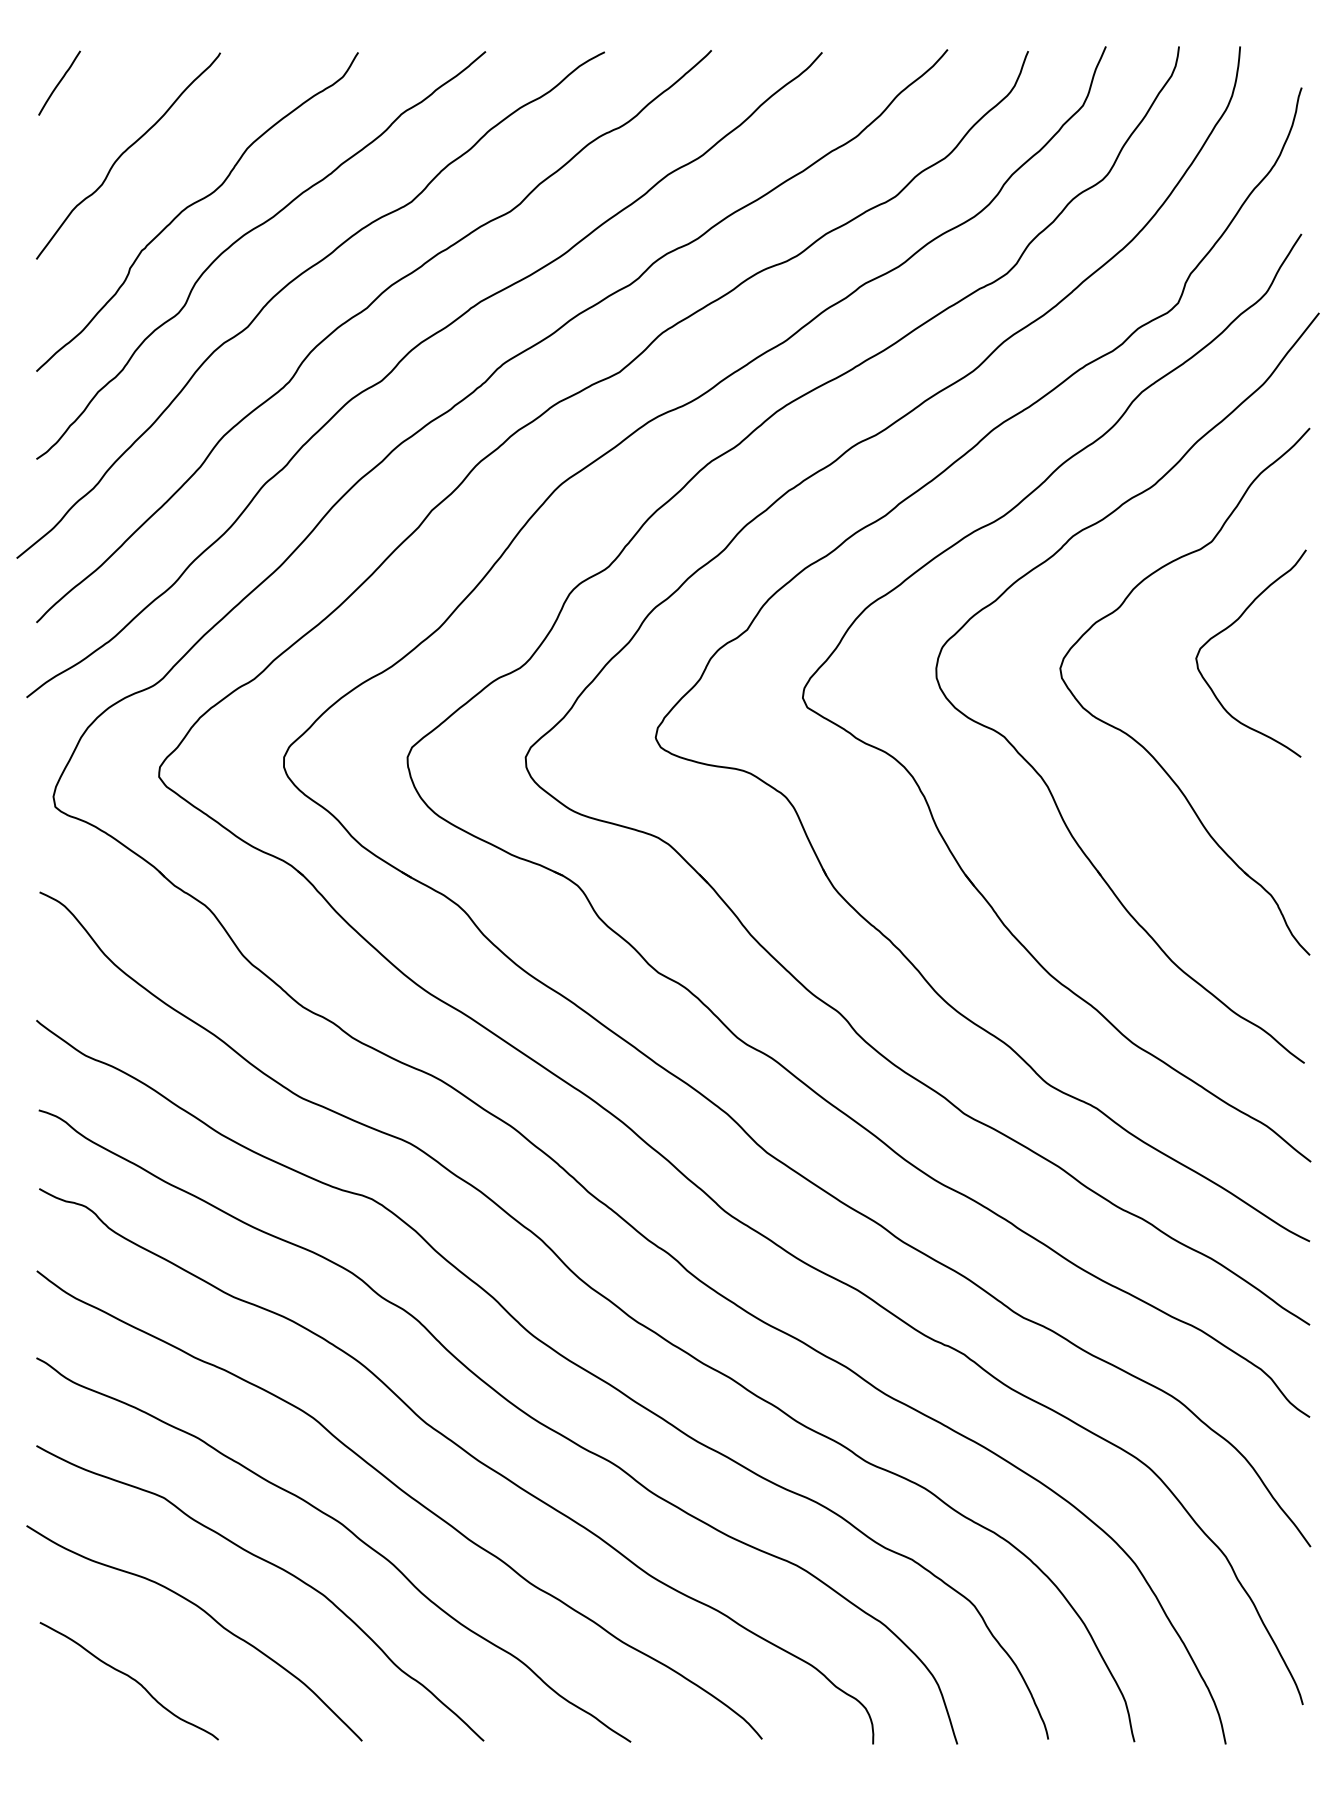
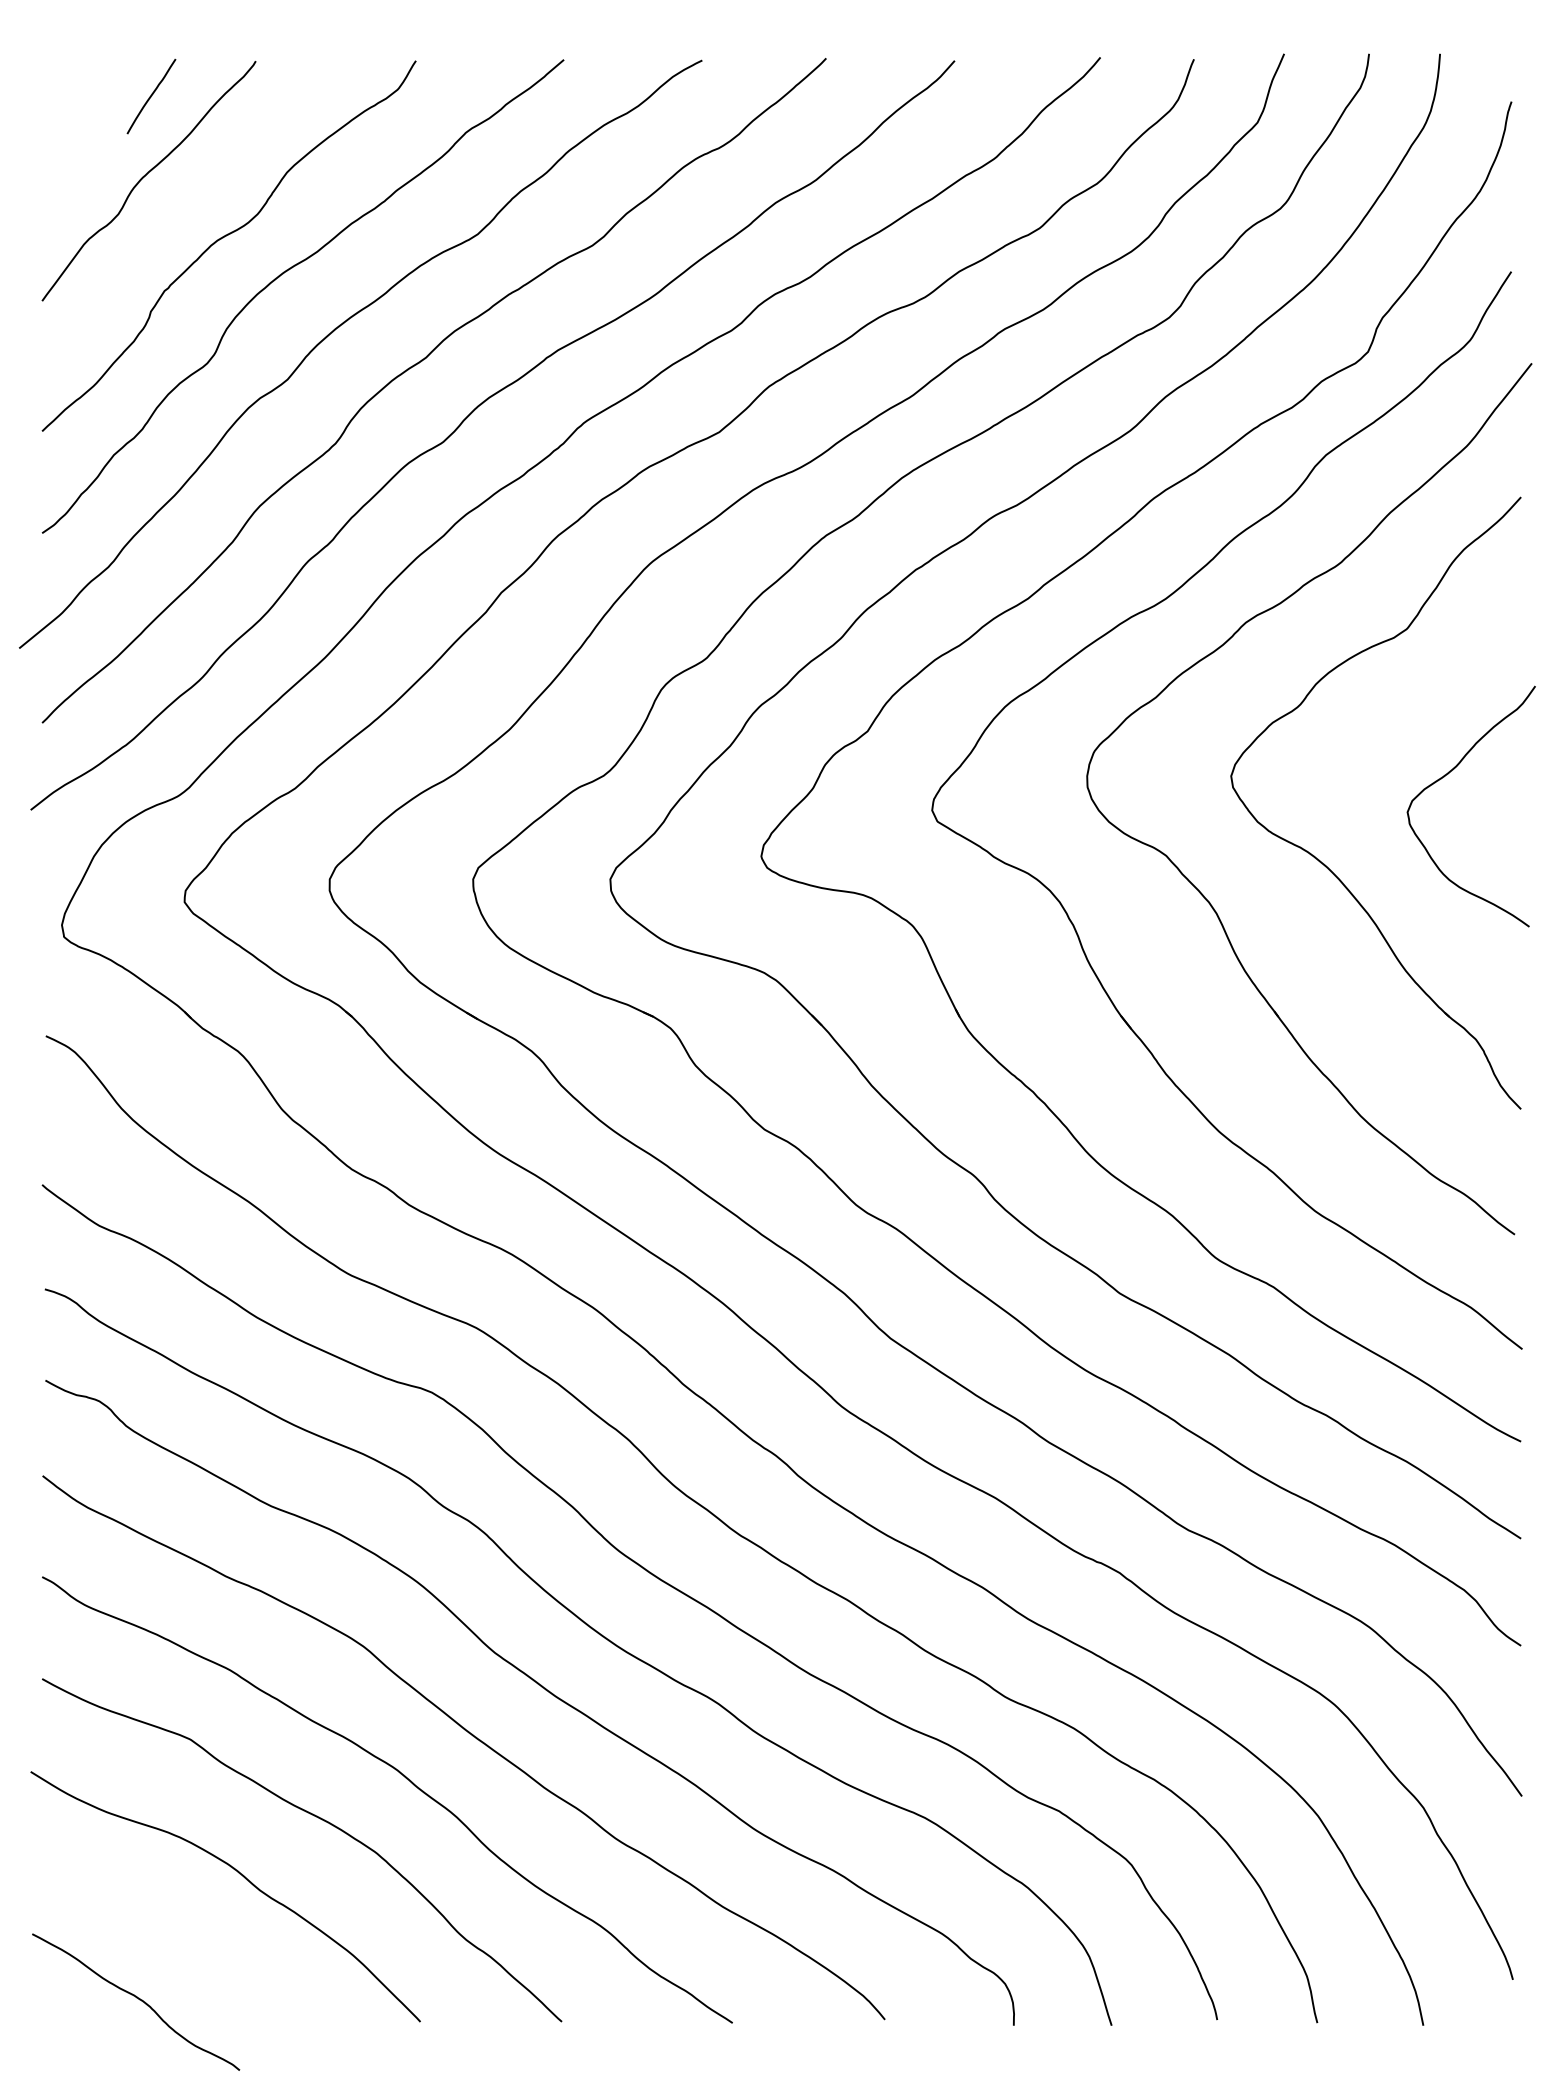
line: (59, 82) -> (151, 95), moved
curve: (1232, 625) -> (1449, 773), moved
curve: (130, 1678) -> (137, 1999), moved

